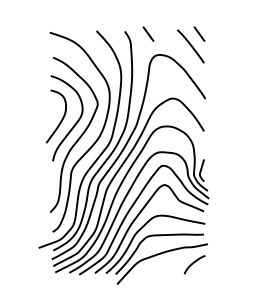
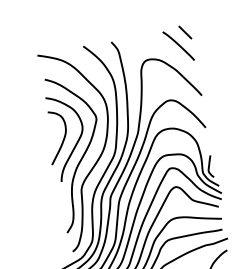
line: (148, 33) -> (134, 40), removed

